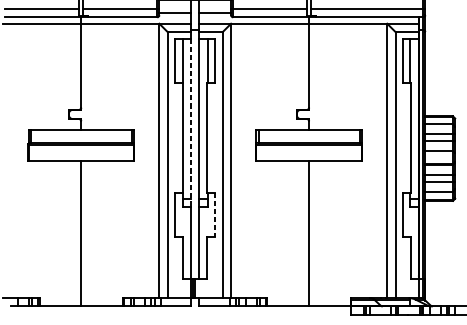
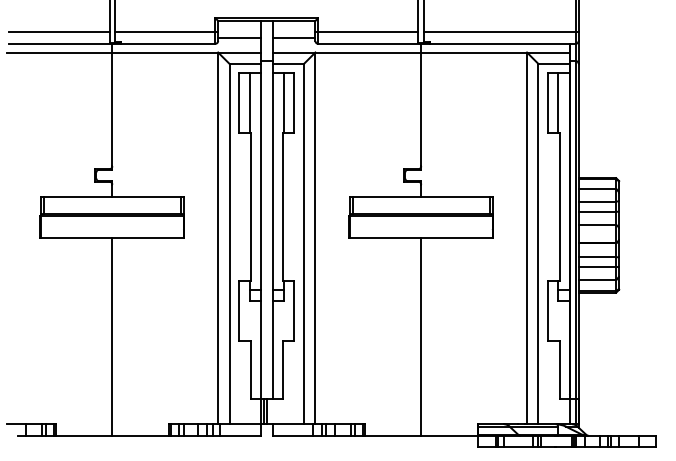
line: (191, 123) -> (261, 187), dashed -> solid
line: (215, 214) -> (294, 311), dashed -> solid

